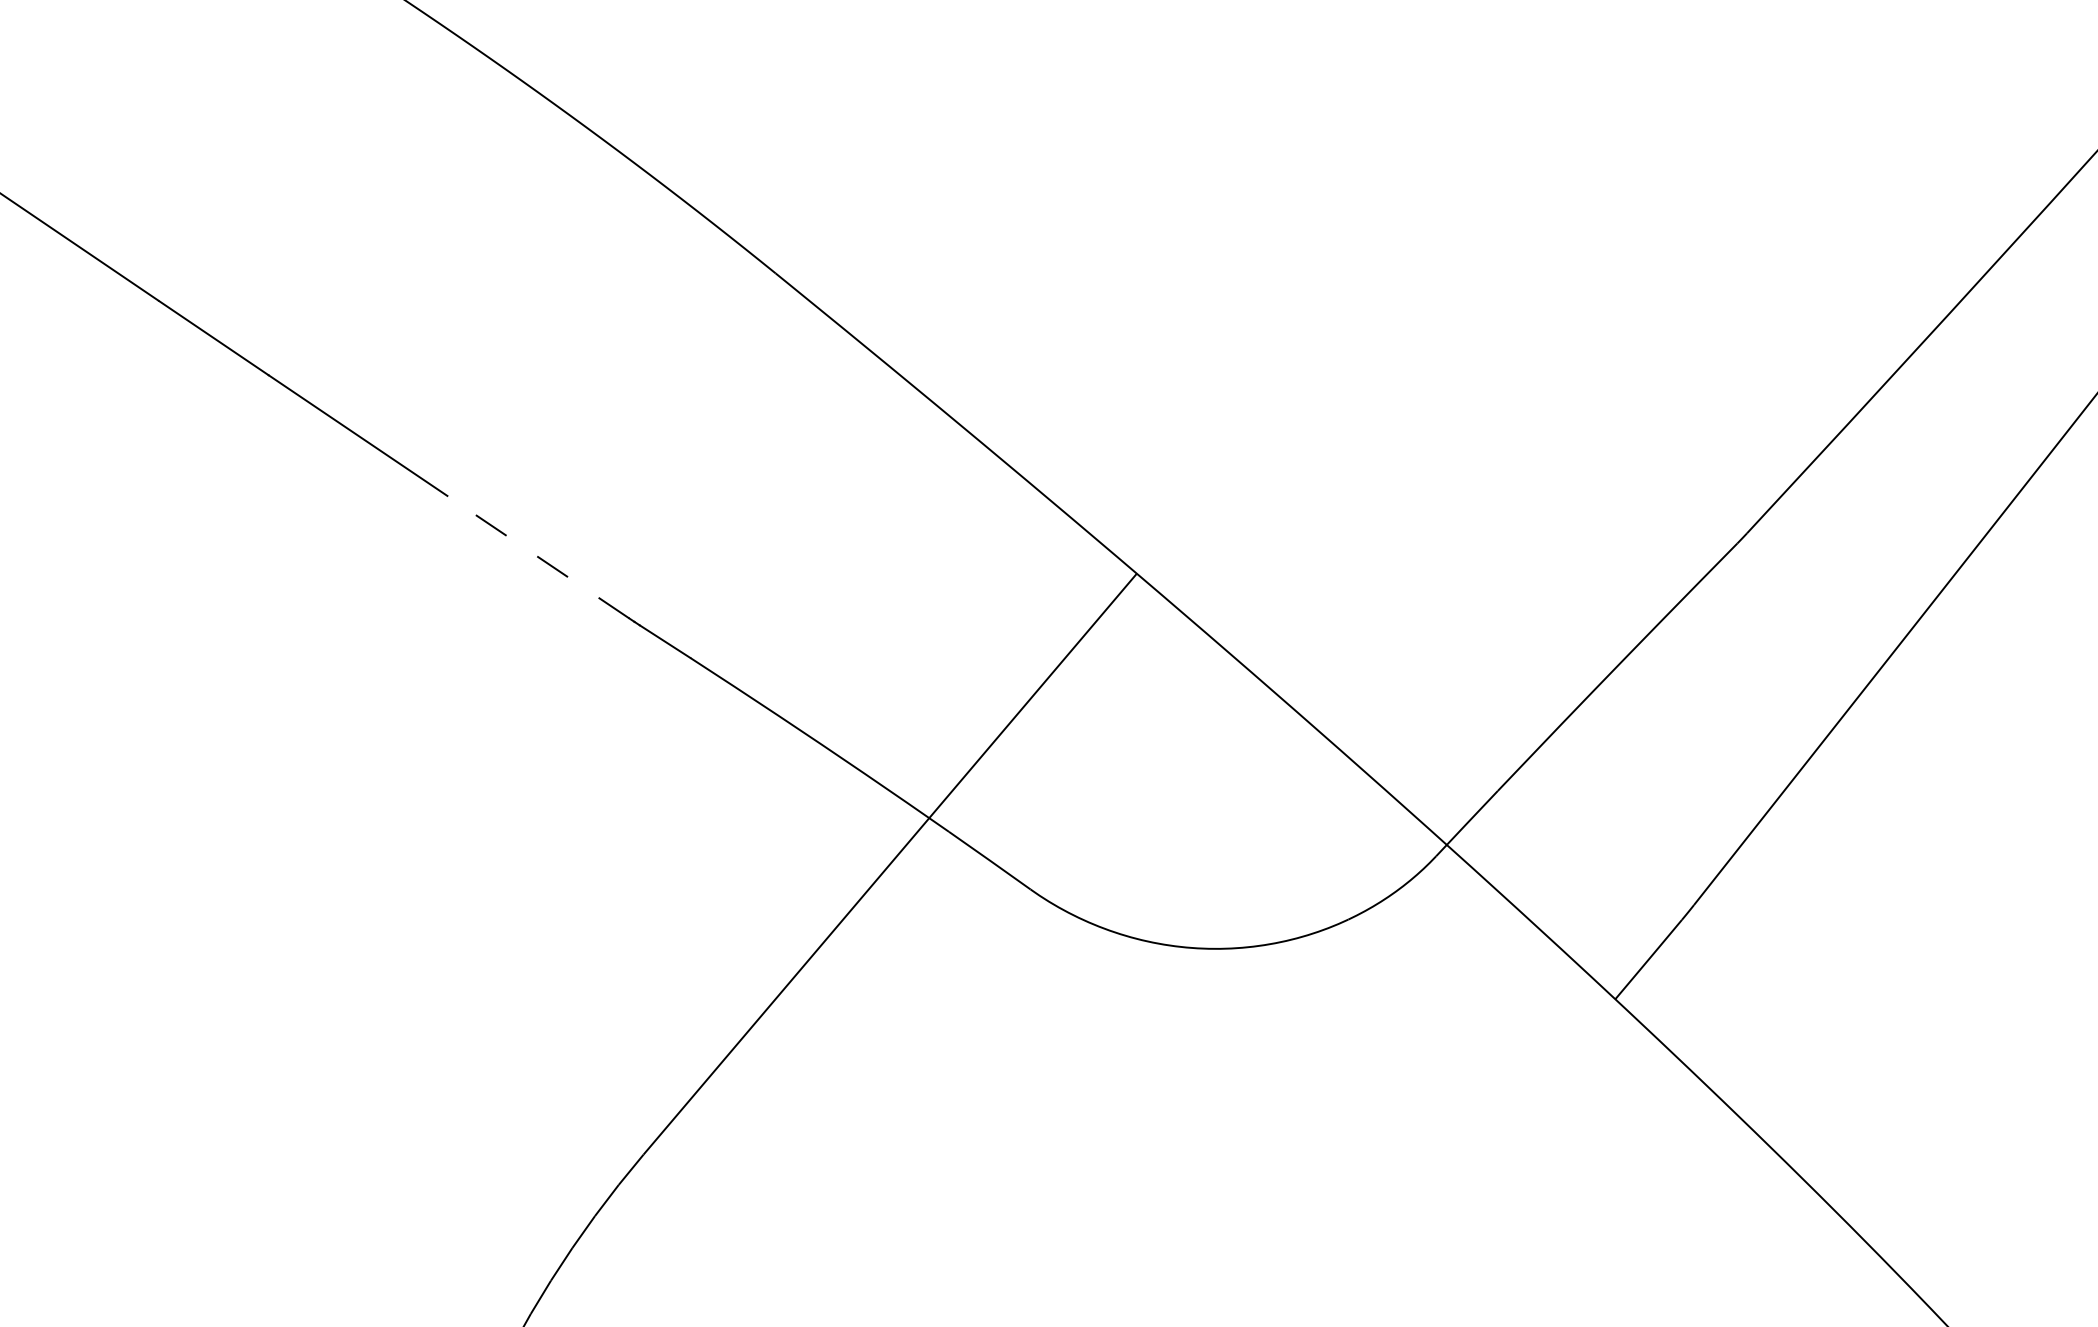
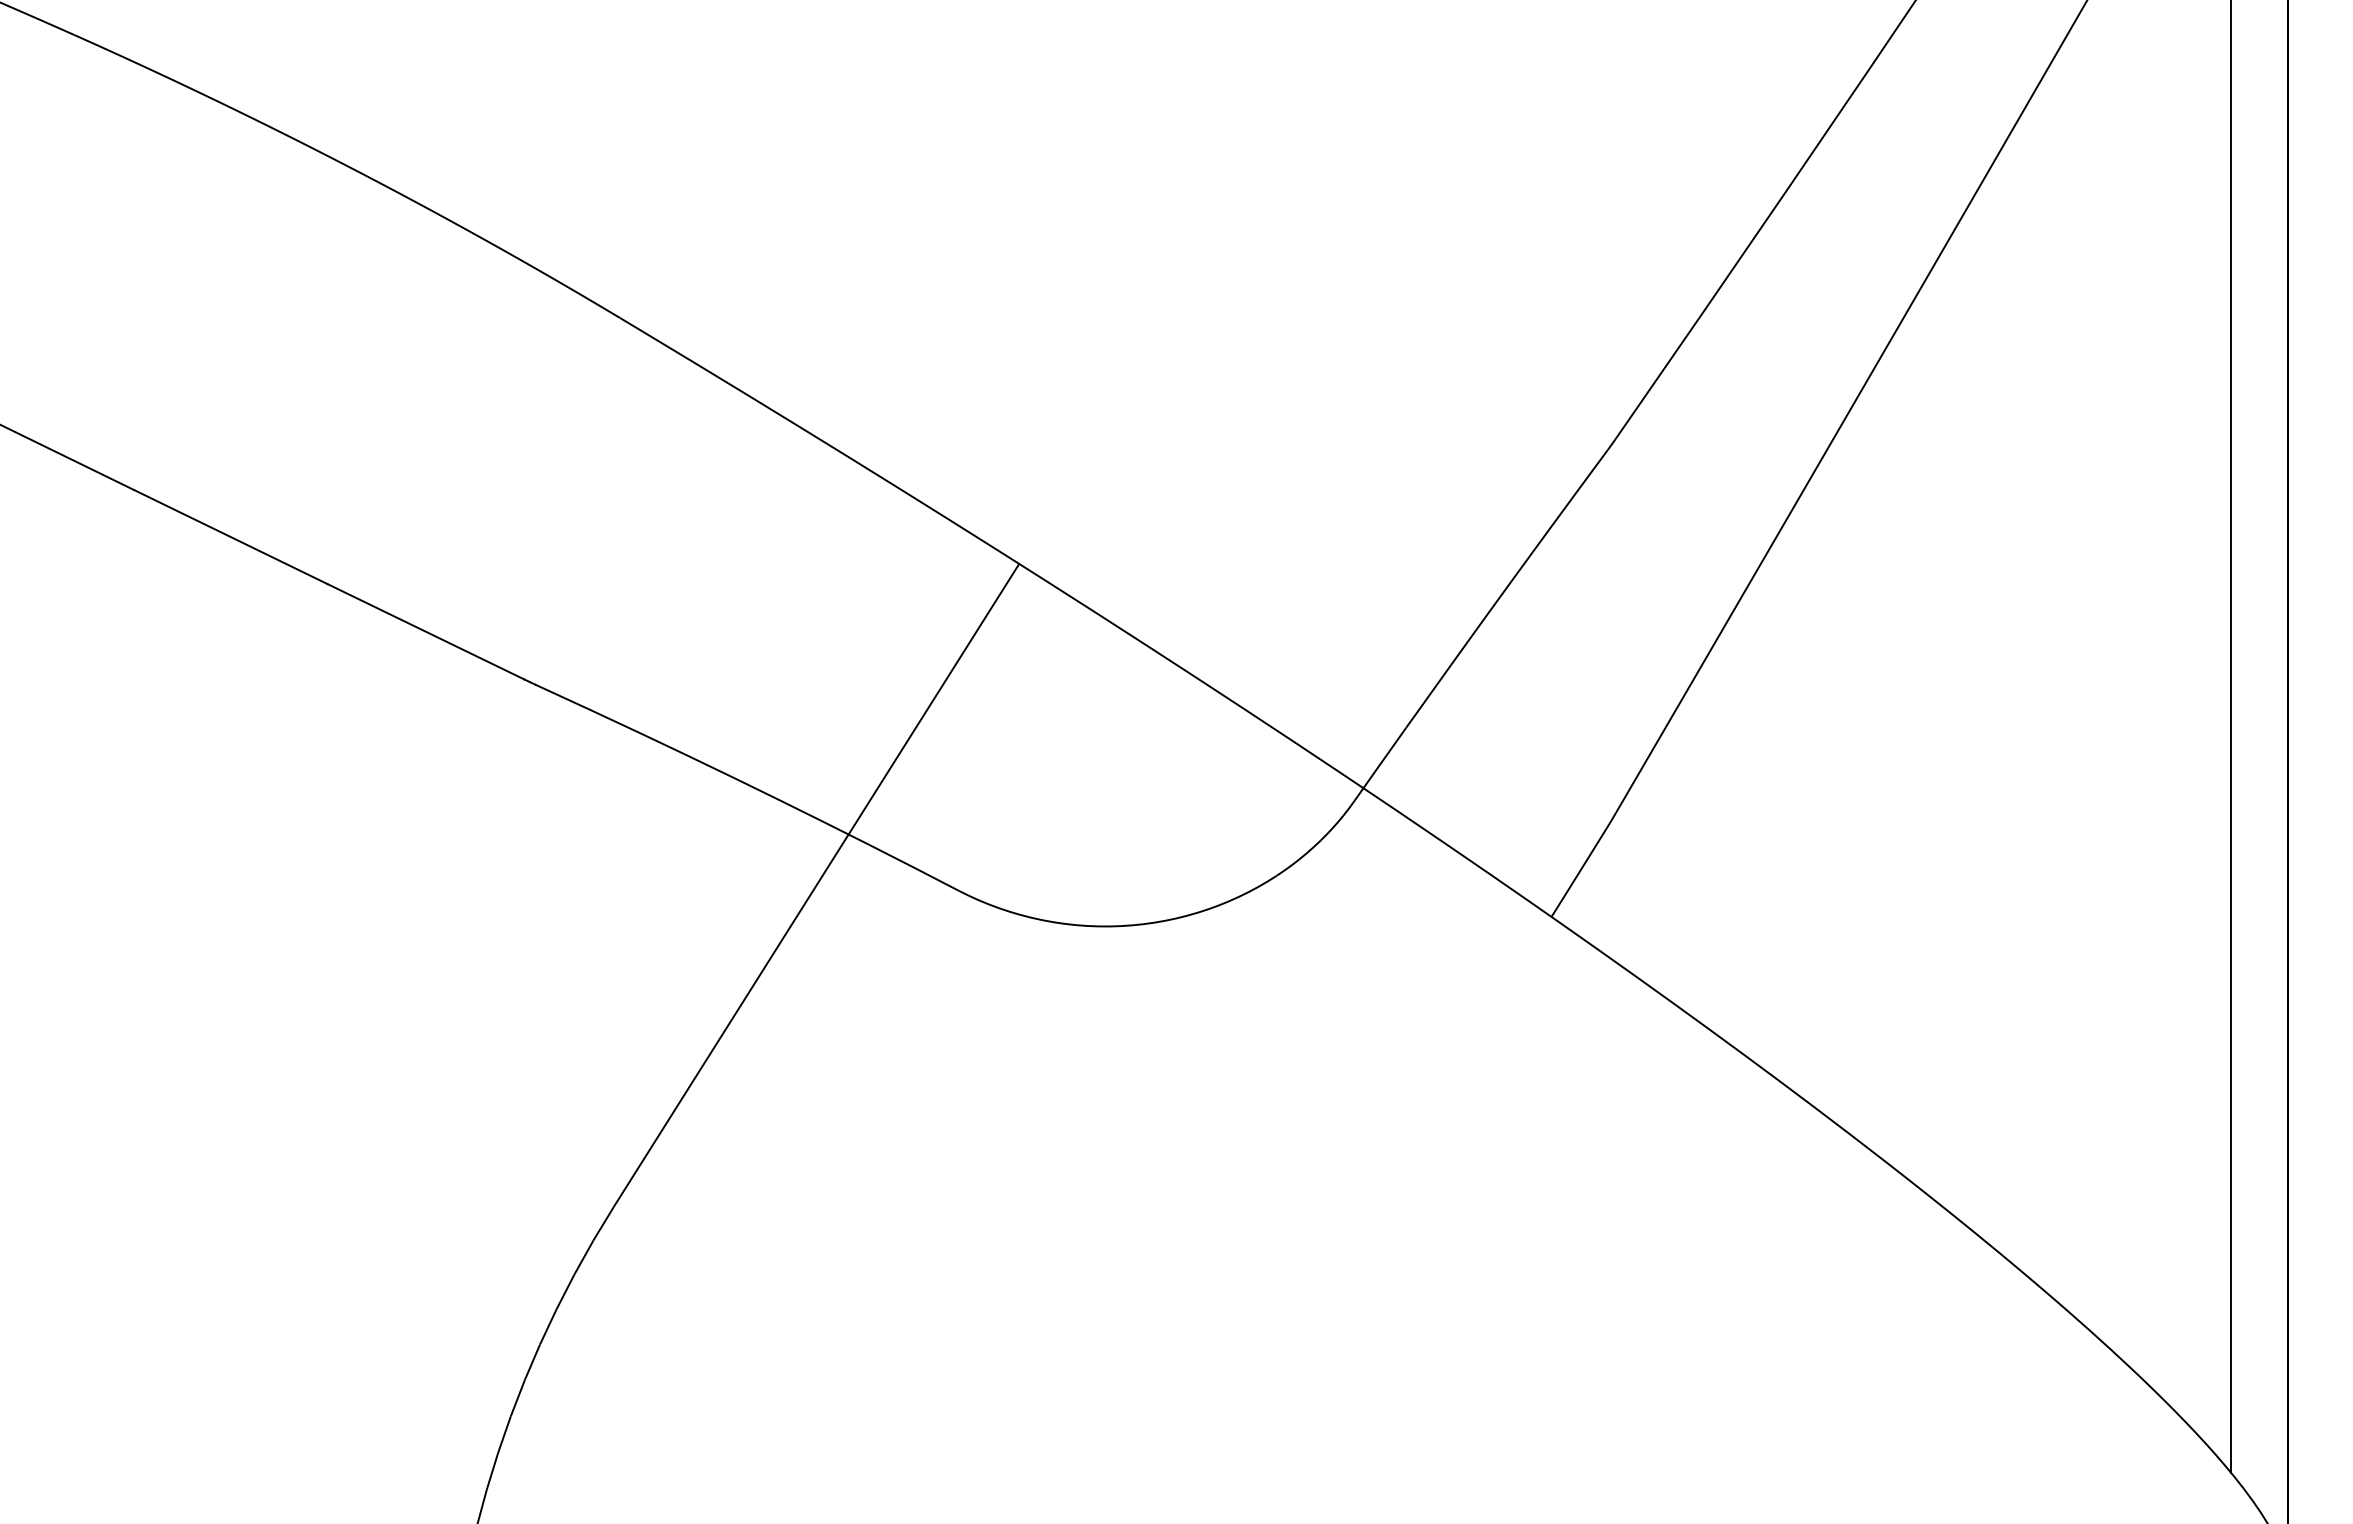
line: (537, 556) -> (425, 631), dashed -> solid

